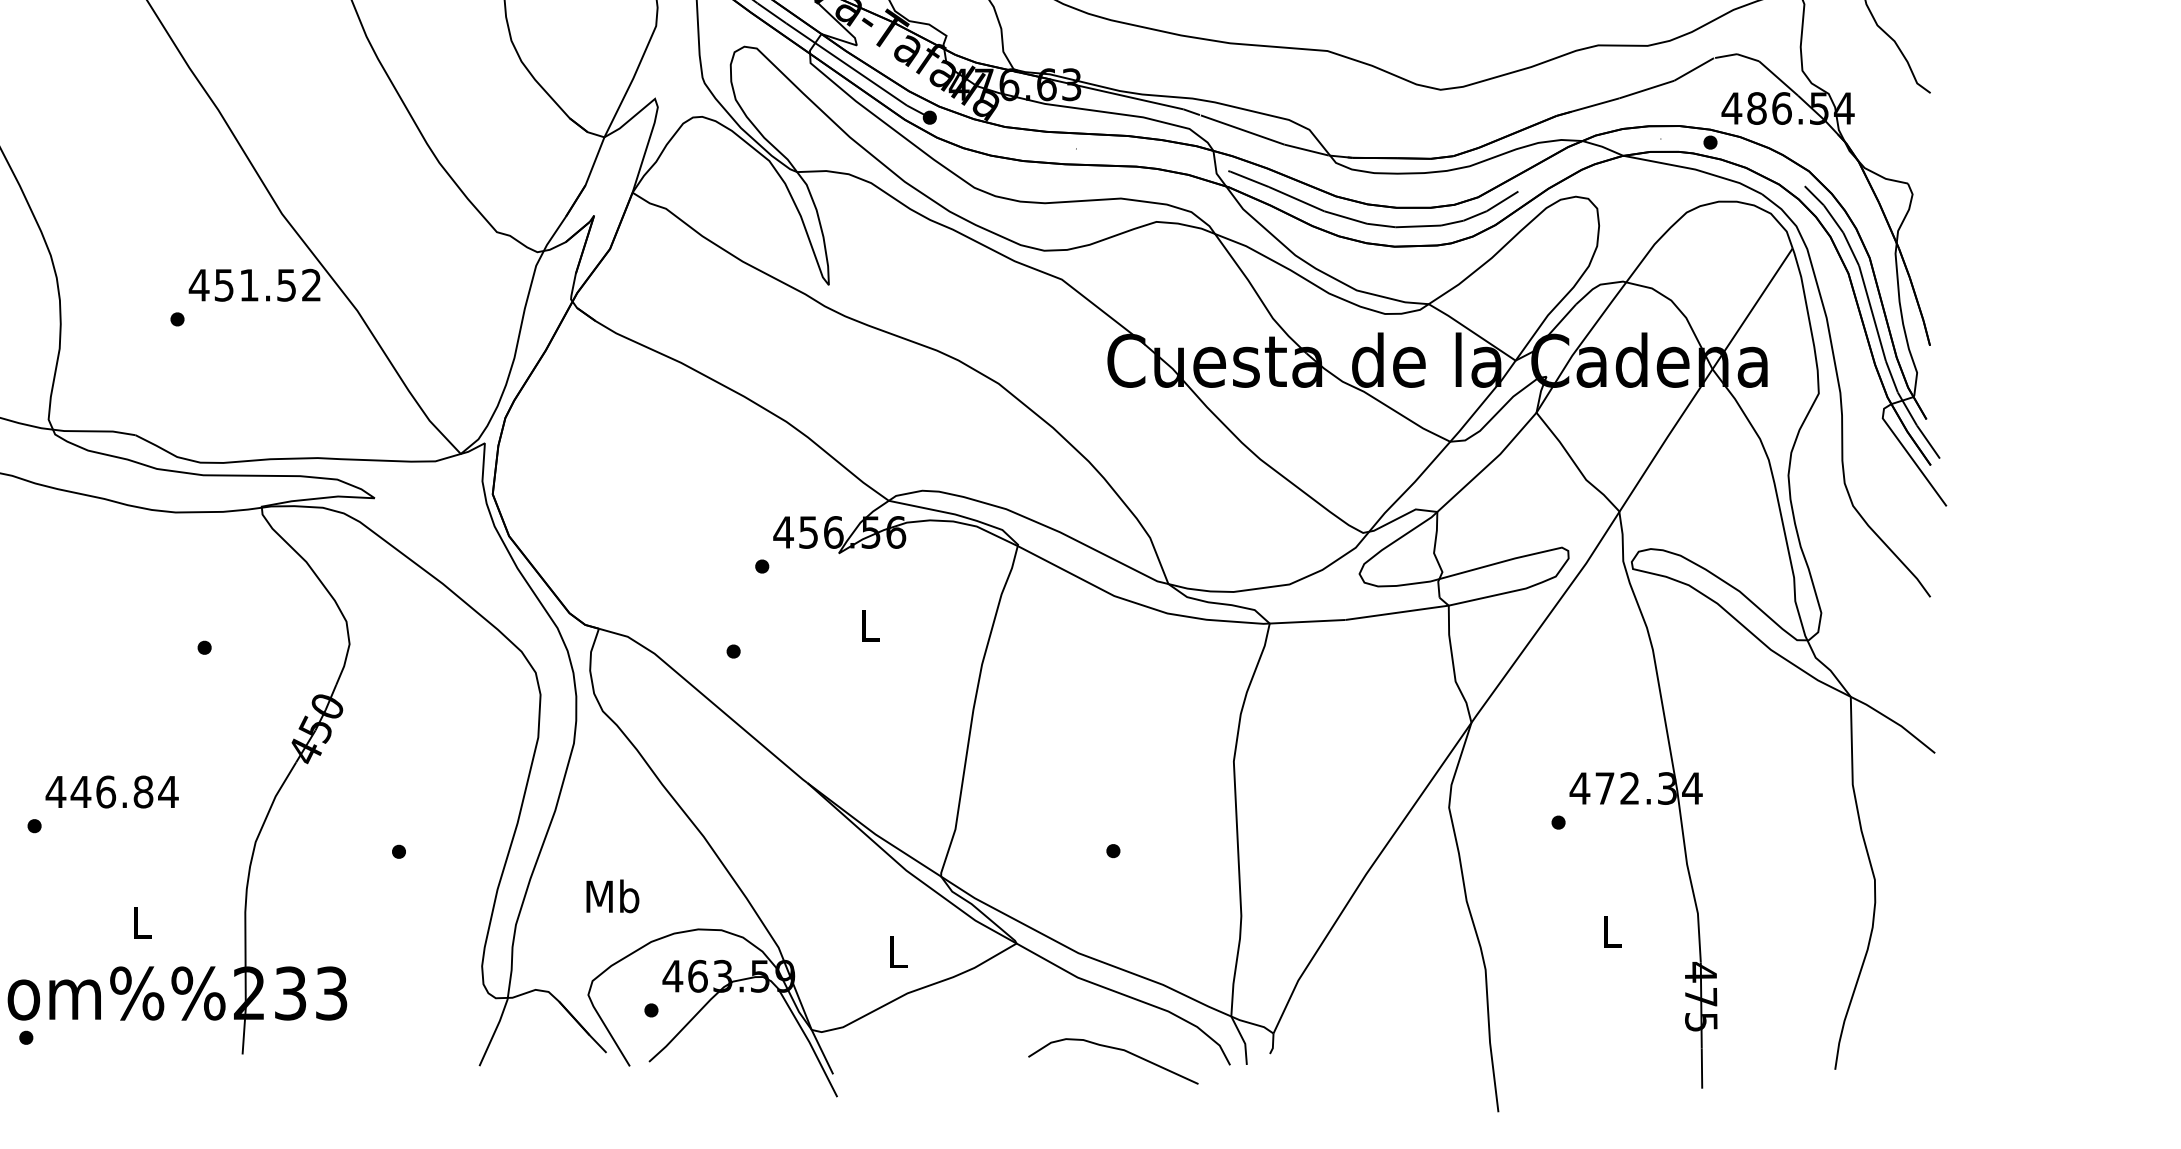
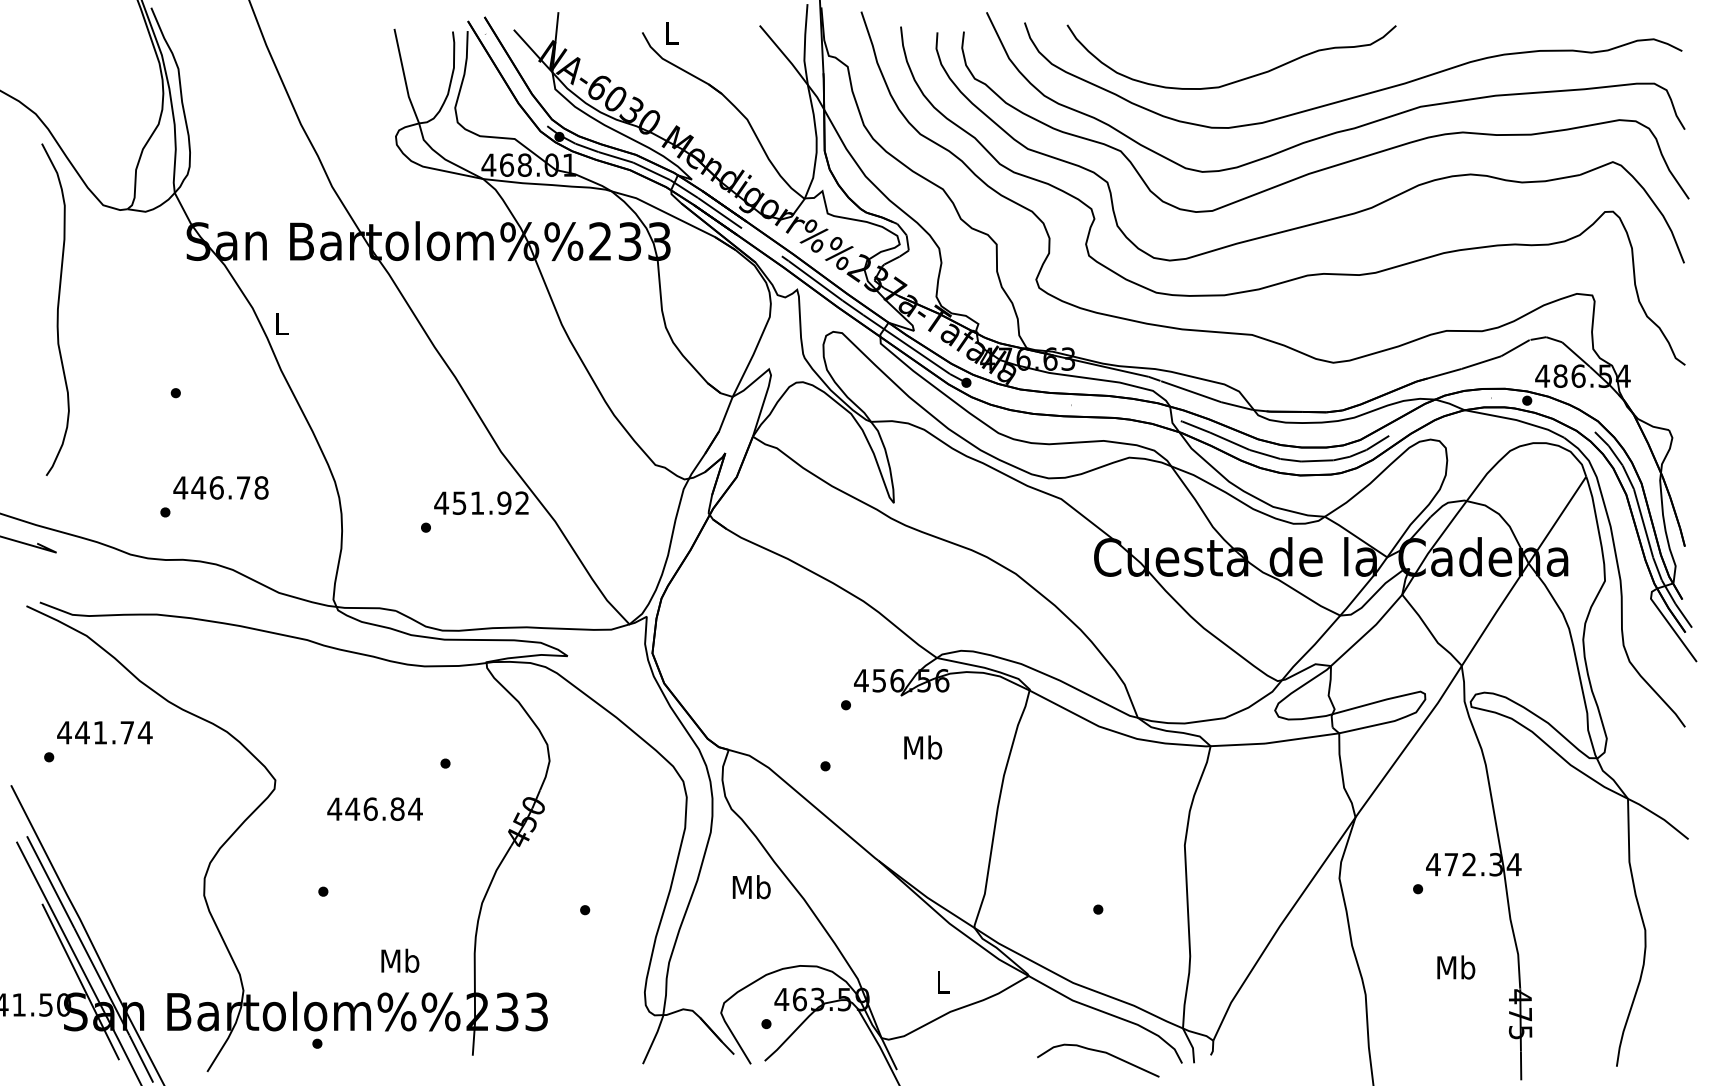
text: (286, 284) -> (504, 502), 451.52 -> 451.92
text: (870, 625) -> (923, 747), L -> Mb
text: (111, 791) -> (374, 808), moved
text: (612, 896) -> (751, 887), moved
text: (141, 921) -> (400, 960), L -> Mb
text: (1612, 931) -> (1456, 967), L -> Mb

